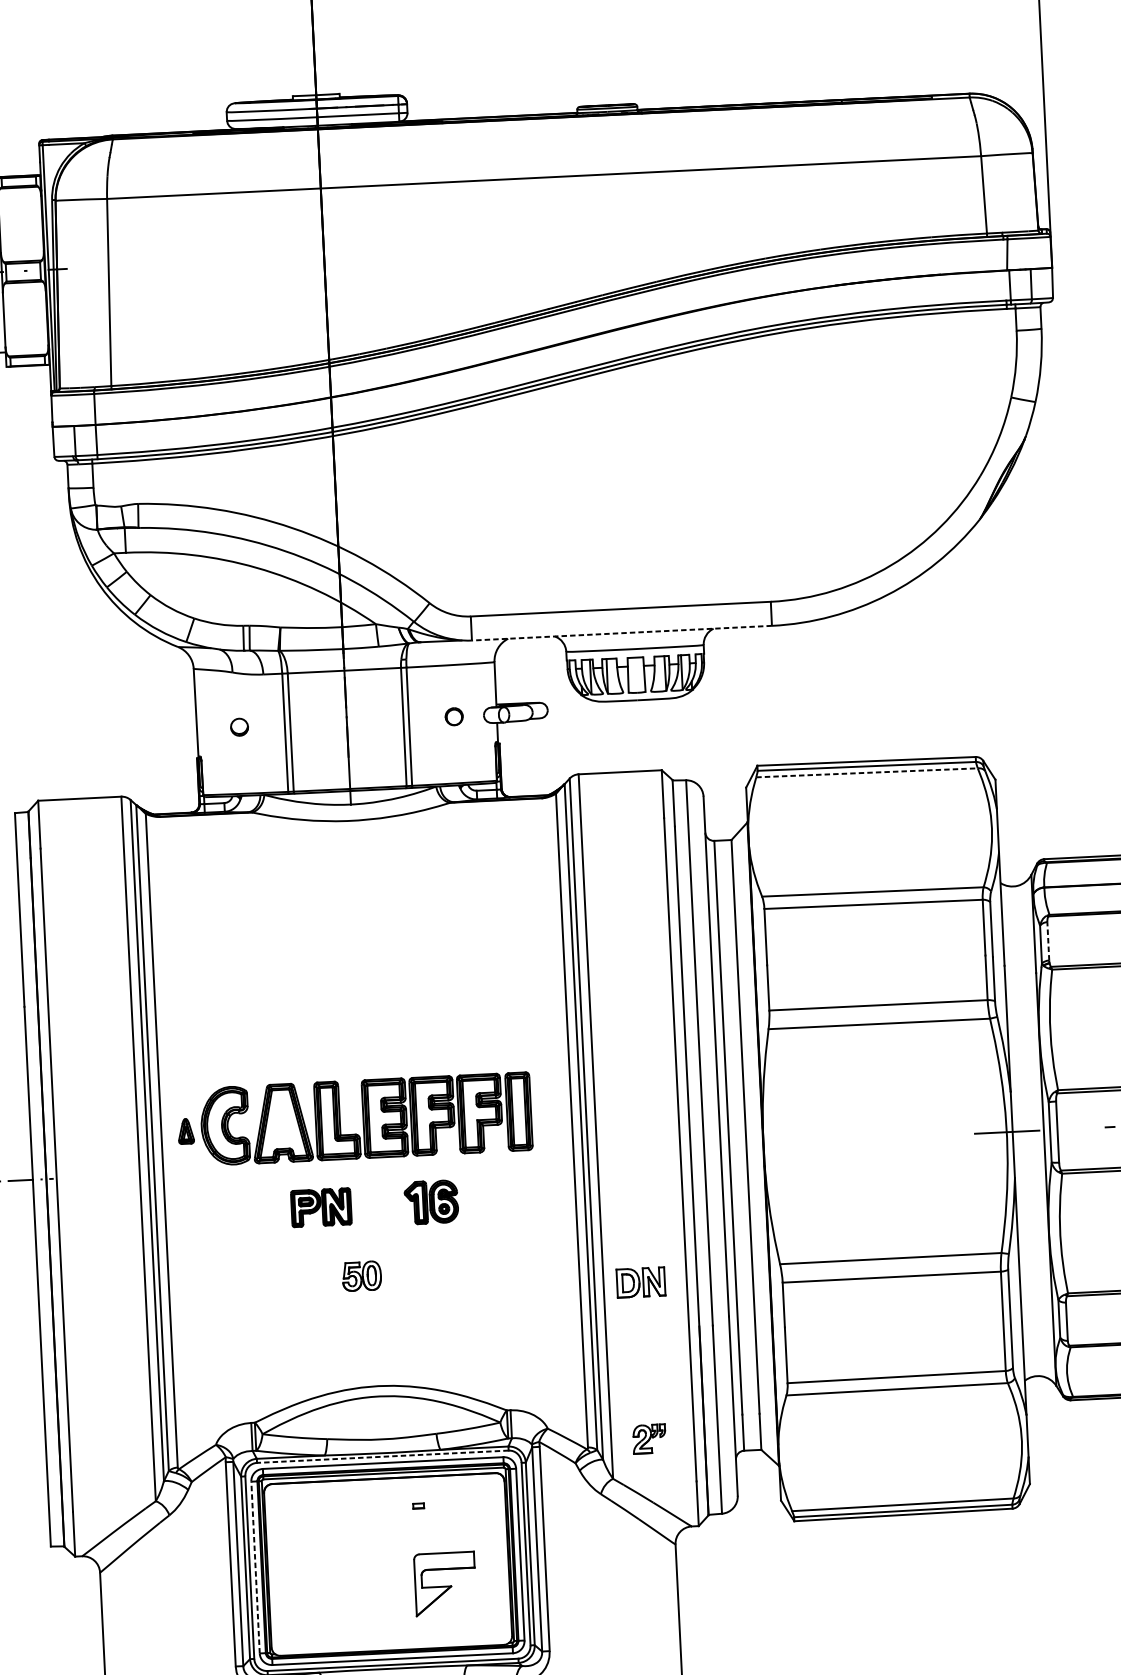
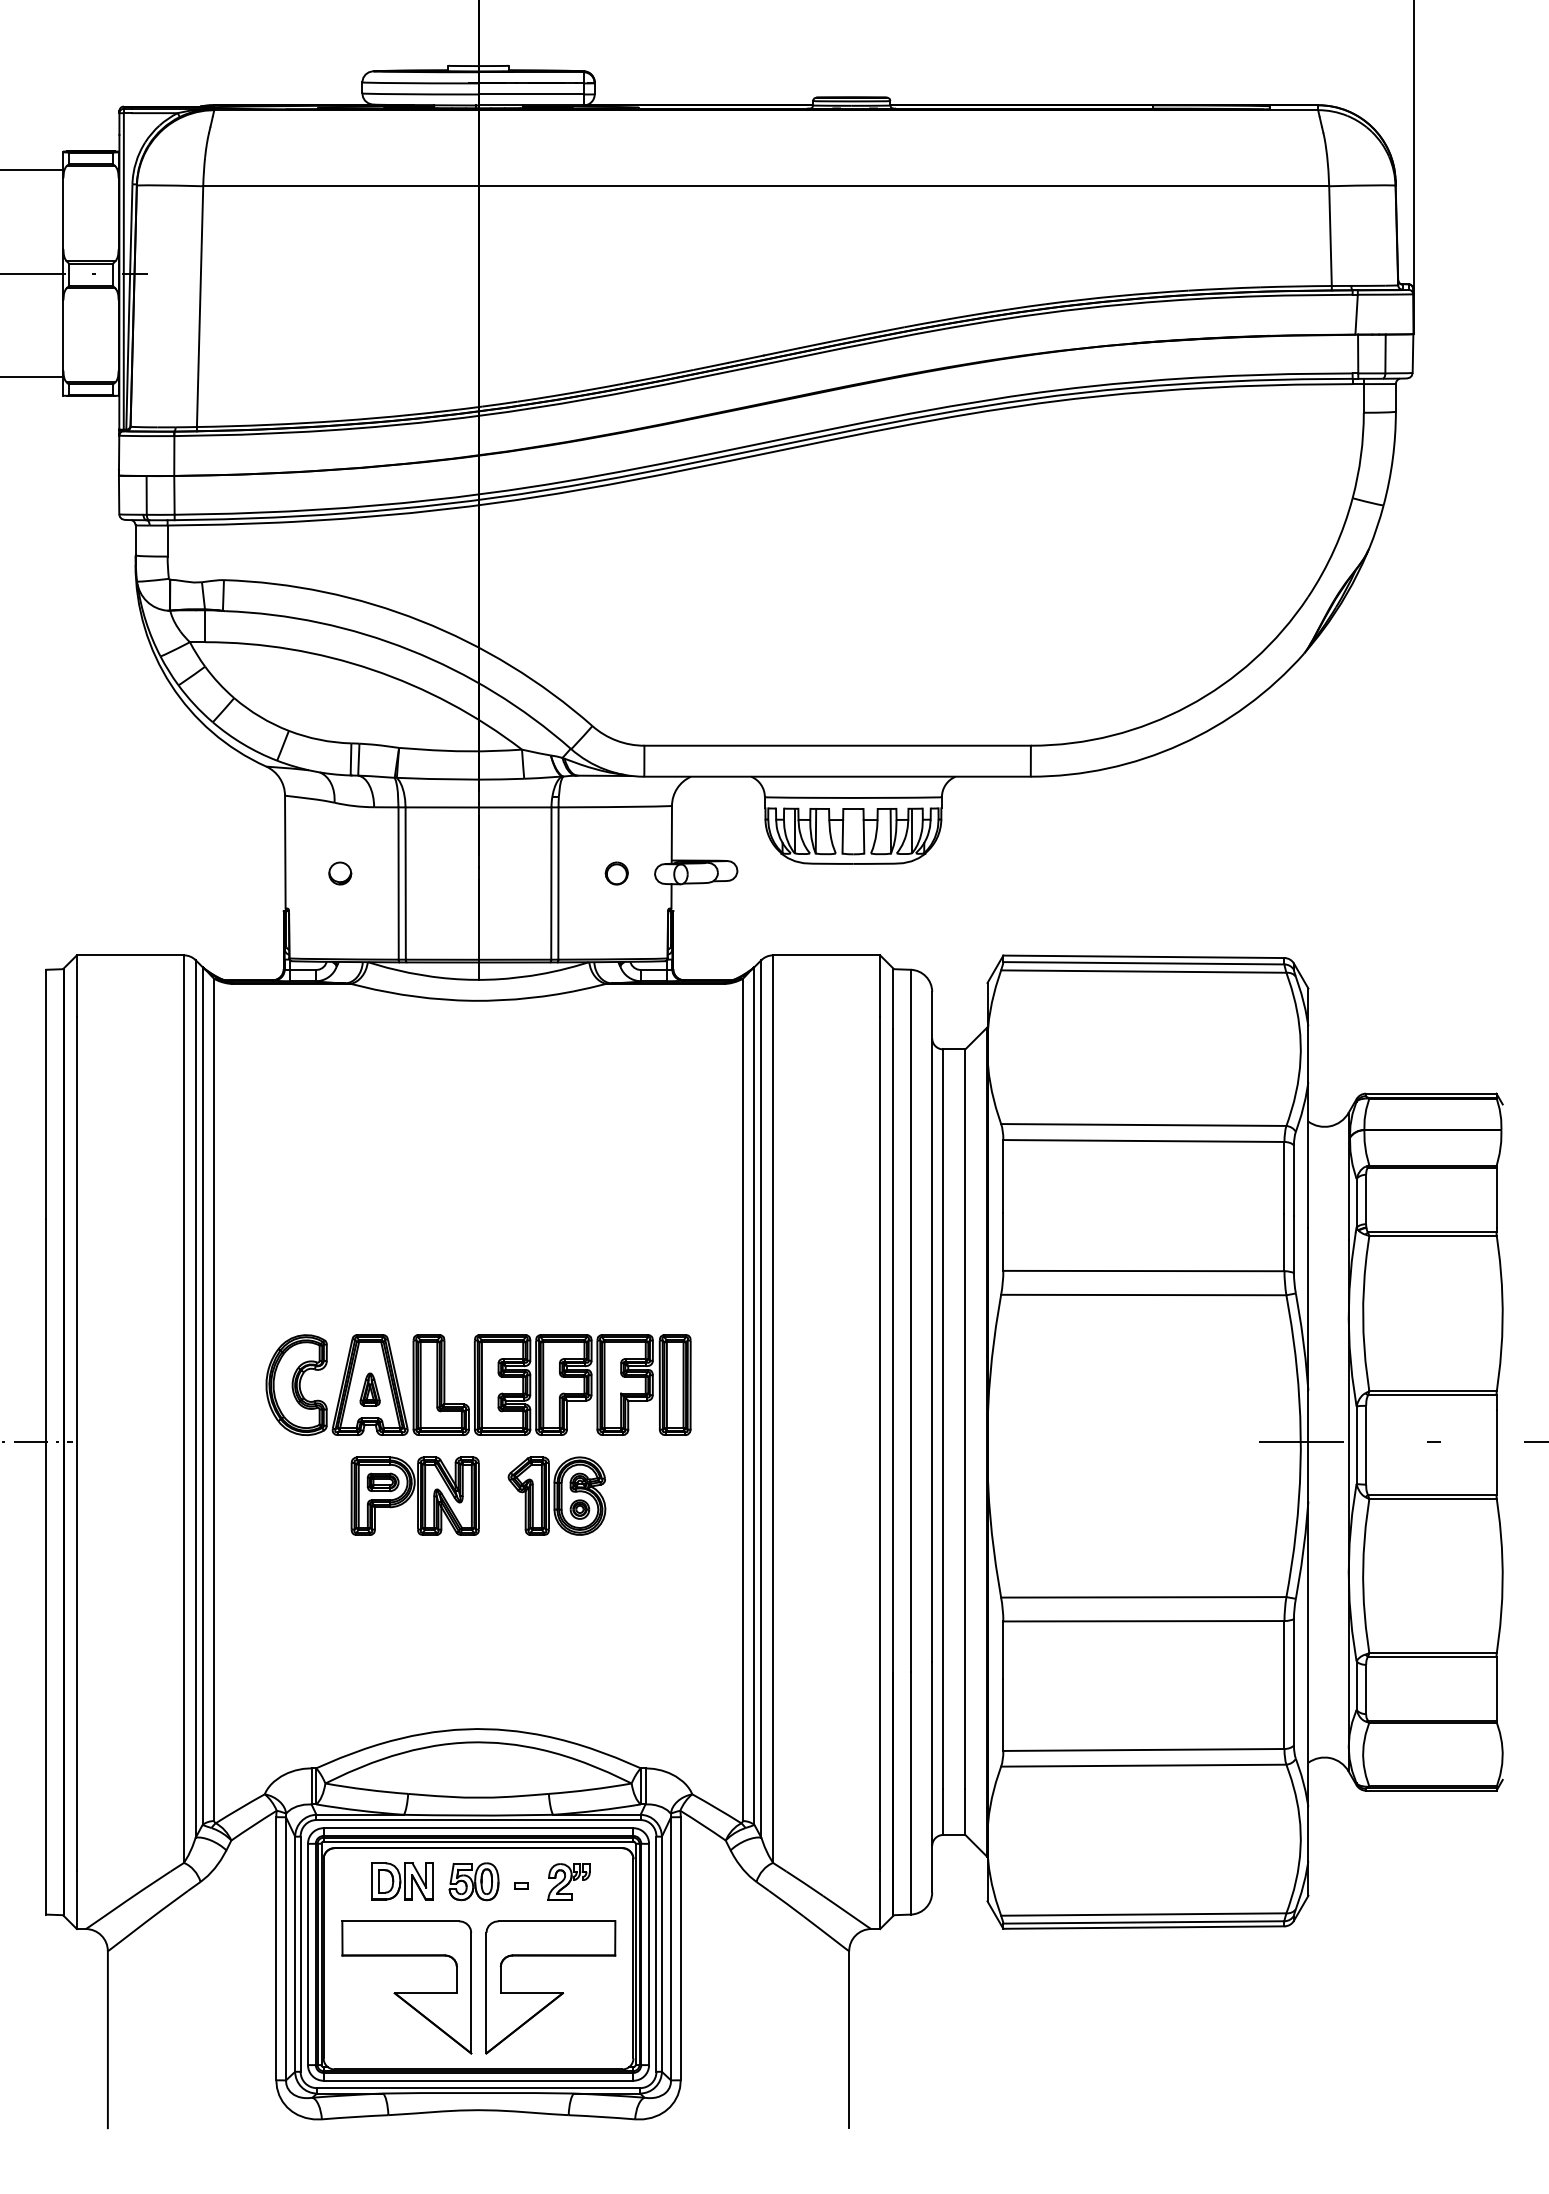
line: (621, 633) -> (837, 776), dashed -> solid
line: (866, 772) -> (1143, 971), dashed -> solid
line: (1048, 941) -> (1366, 1199), dashed -> solid
part: (185, 1131) -> (369, 1389), moved
part: (431, 1201) -> (556, 1495), size x1.43
part: (320, 1207) -> (414, 1495), size x1.67
part: (361, 1276) -> (473, 1881), moved
part: (641, 1282) -> (402, 1881), moved
part: (648, 1438) -> (568, 1881), moved
line: (382, 1457) -> (478, 1820), dashed -> solid
line: (255, 1567) -> (307, 1954), dashed -> solid
part: (445, 1584) -> (550, 1987), size x1.67
part: (333, 1589) -> (406, 1987), added

